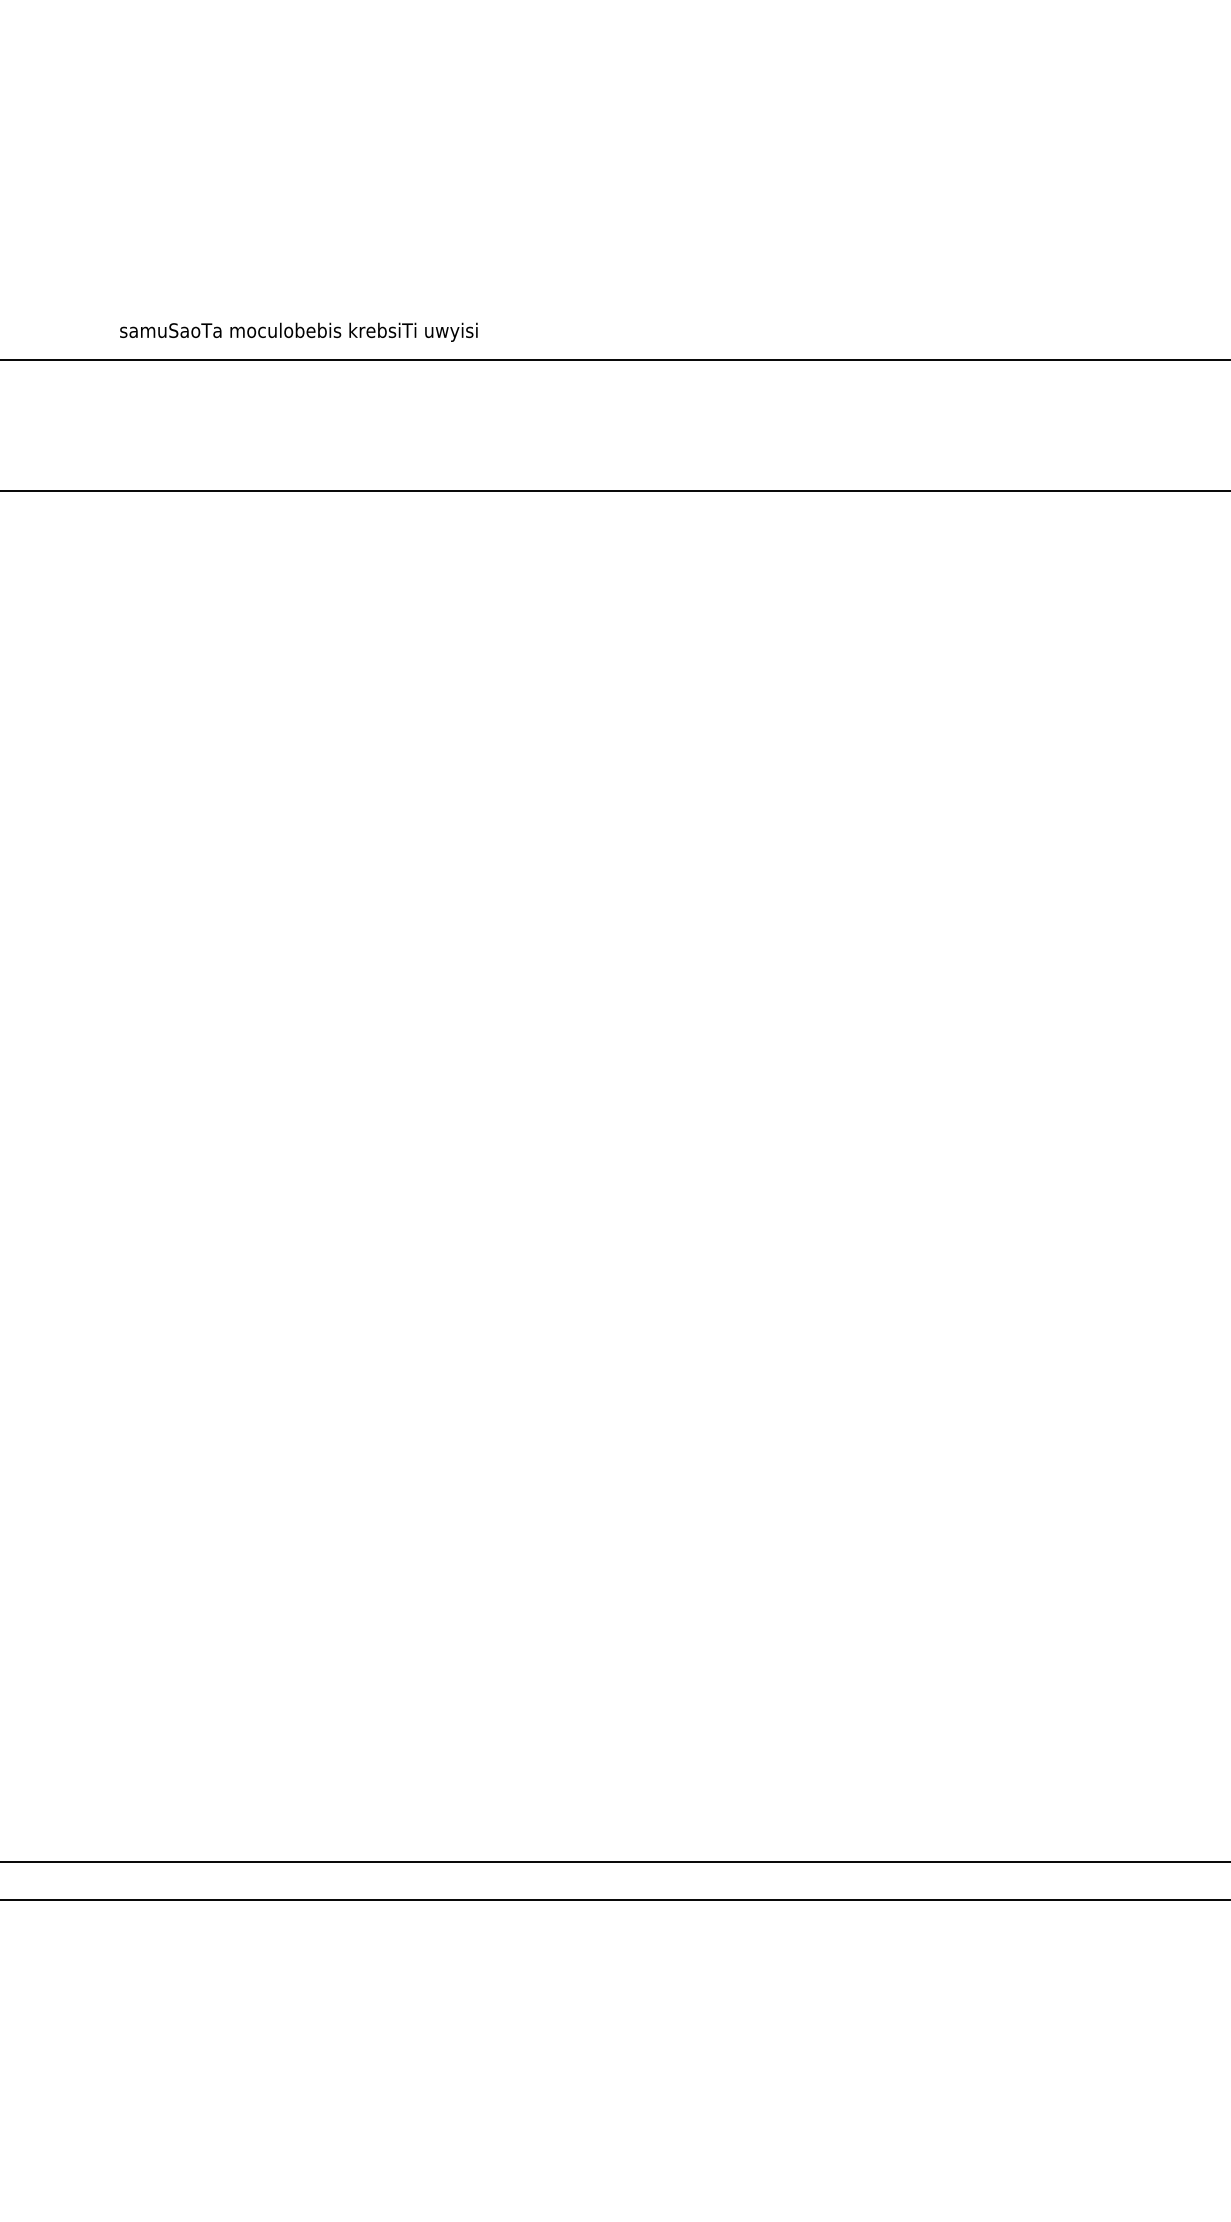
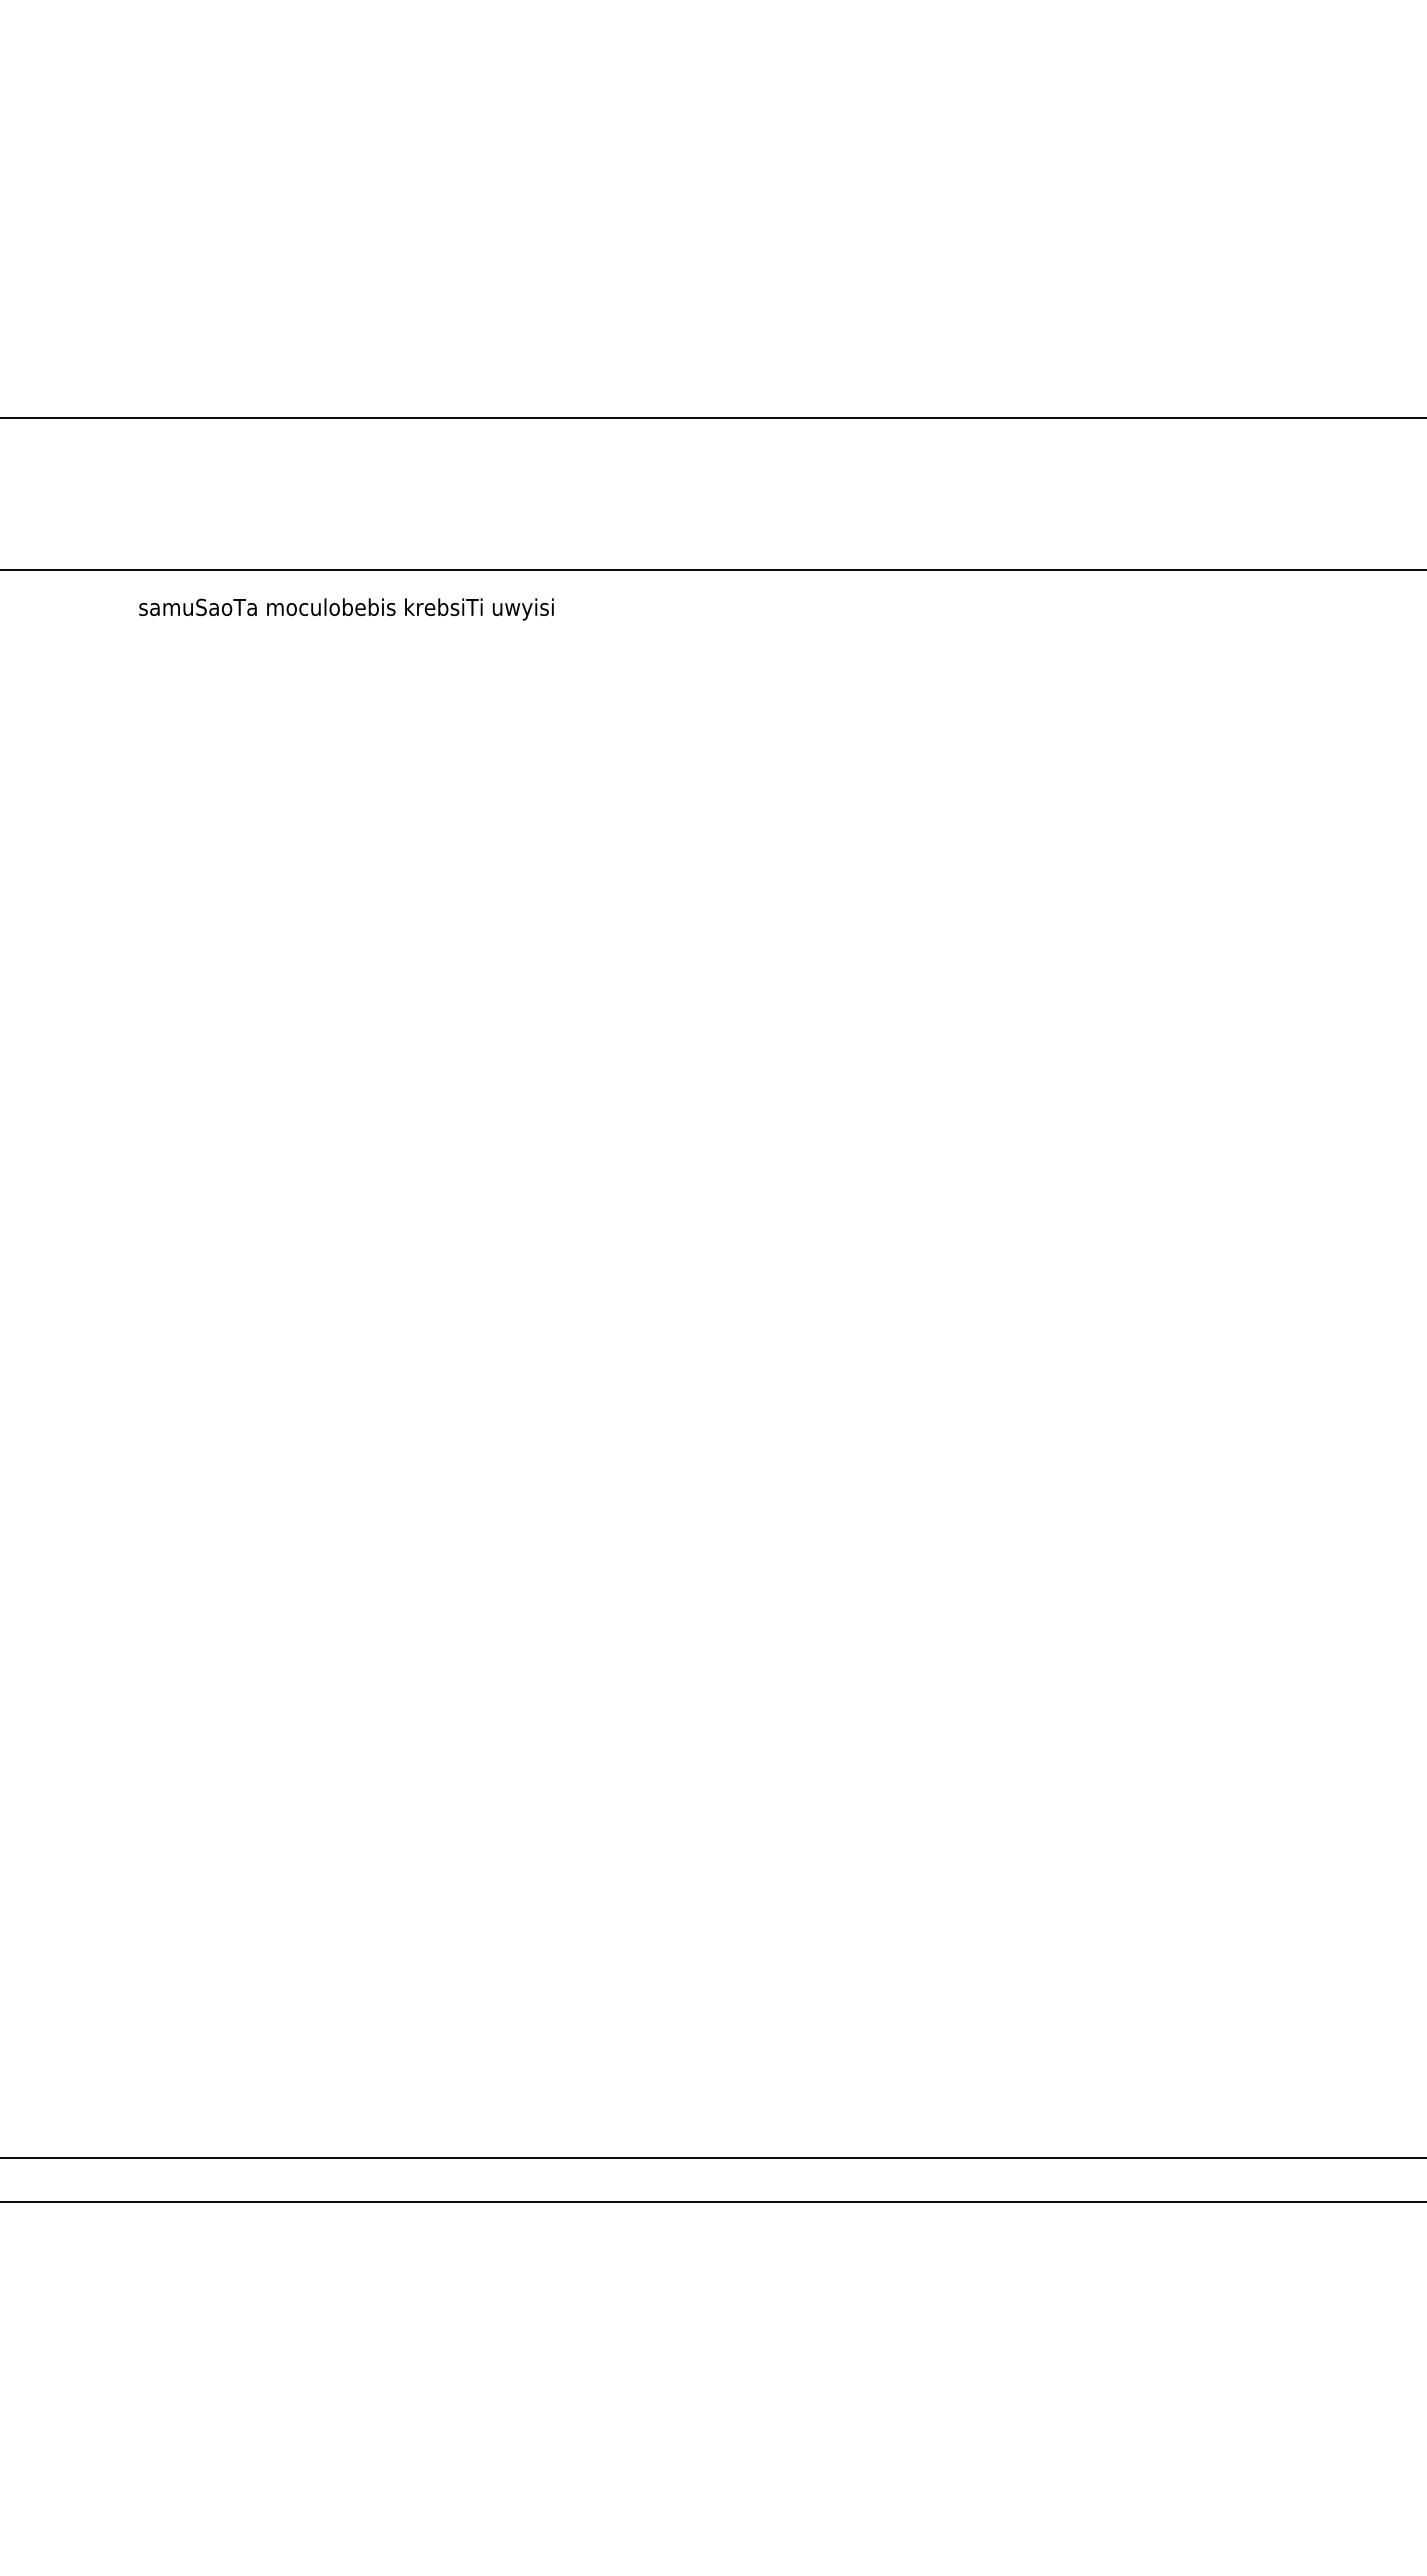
text: (298, 332) -> (346, 609), moved

